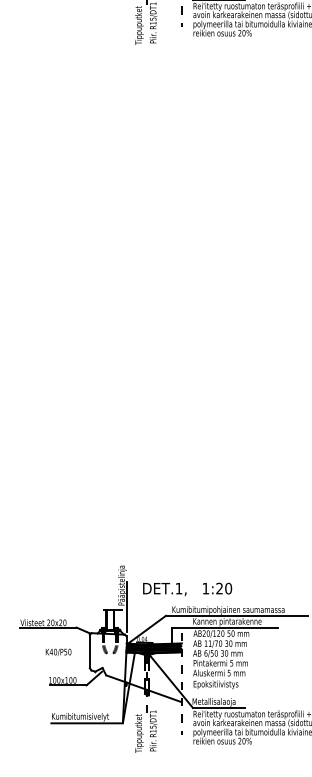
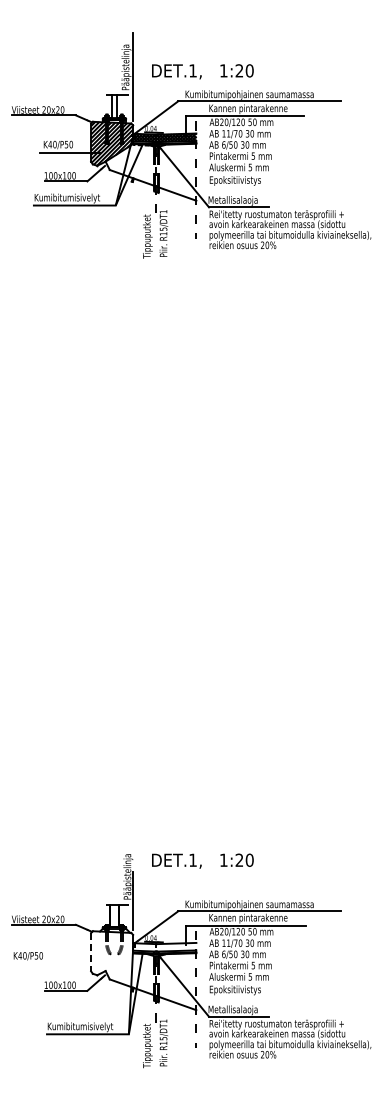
text: (187, 588) -> (202, 860), moved
hatch: (154, 646) -> (164, 946), removed
line: (90, 651) -> (91, 952), solid -> dashed
text: (57, 652) -> (27, 956), moved

